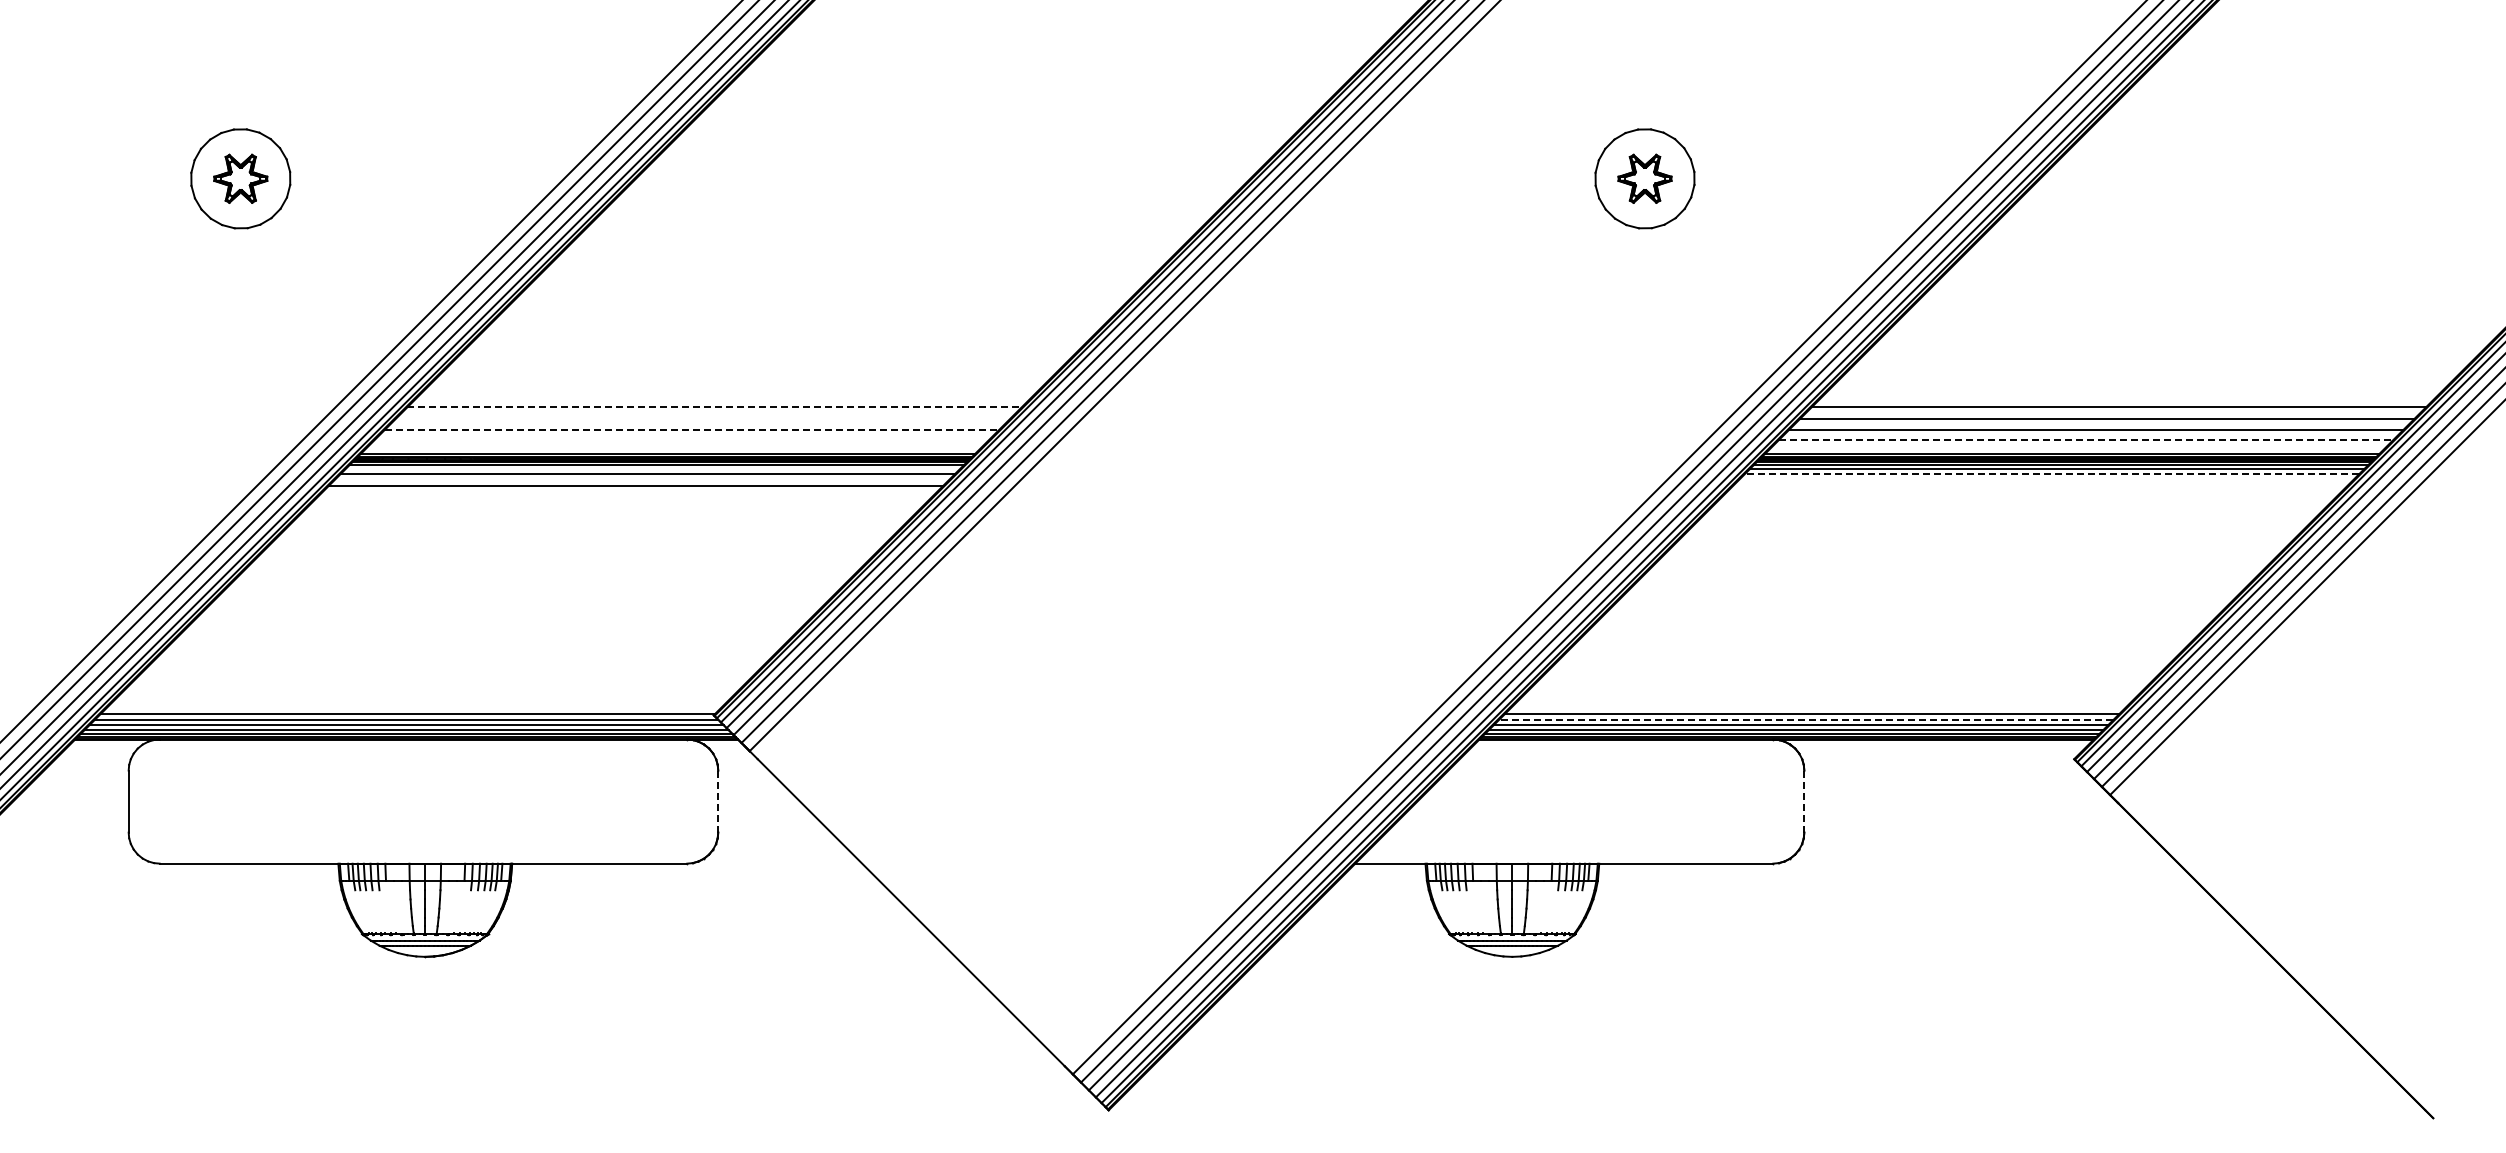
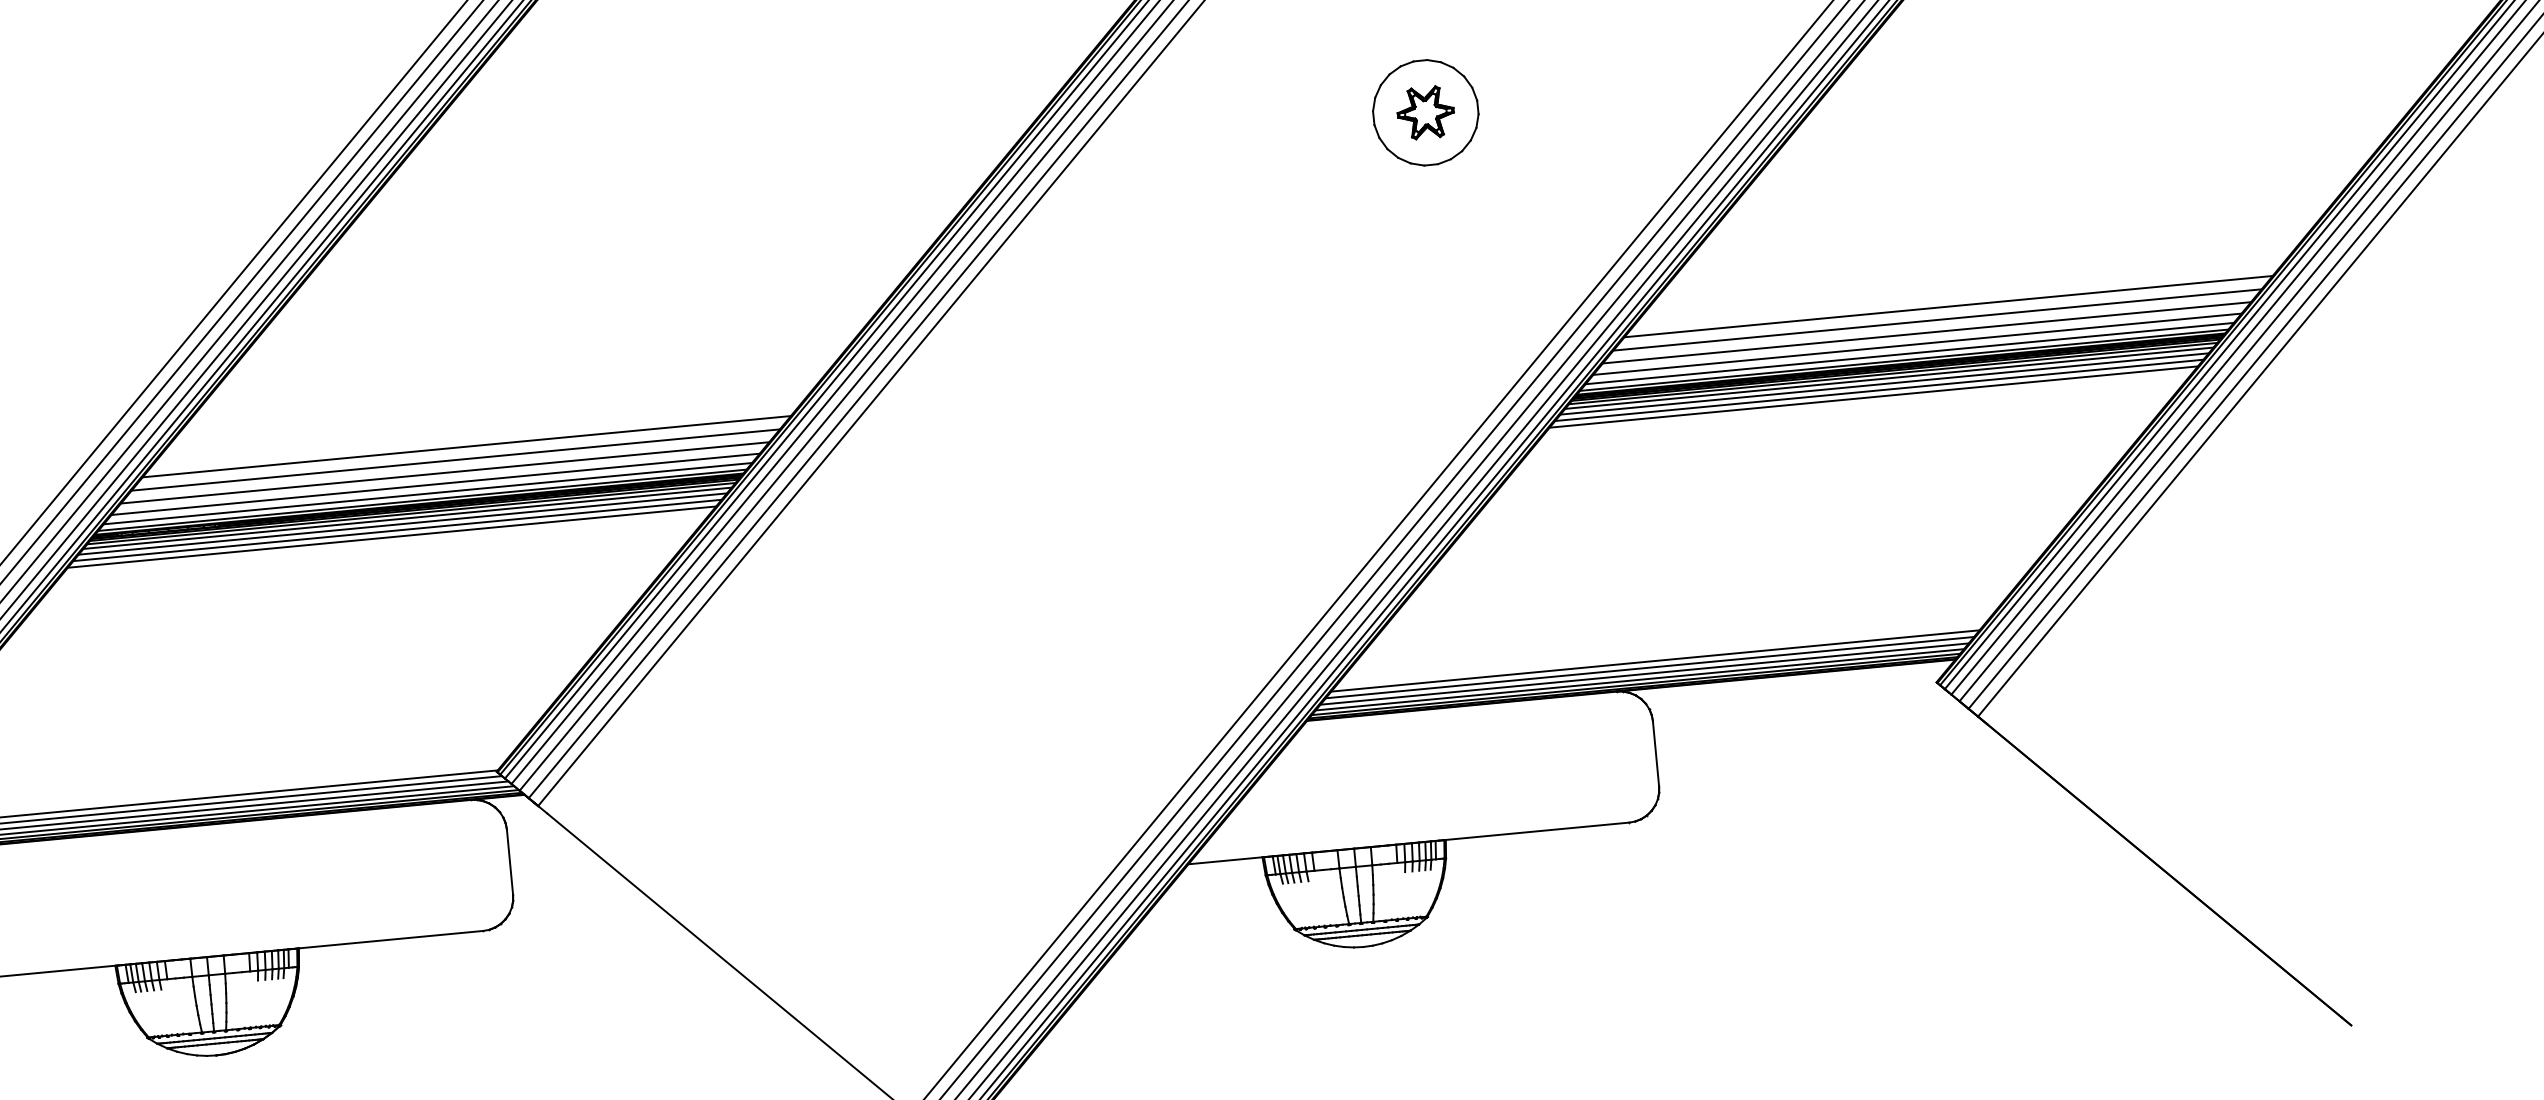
line: (715, 407) -> (467, 446), dashed -> solid
line: (702, 418) -> (455, 459), added
line: (692, 429) -> (445, 472), dashed -> solid
line: (681, 439) -> (435, 483), added
line: (2086, 439) -> (1917, 343), dashed -> solid
line: (673, 447) -> (427, 493), added
line: (2078, 447) -> (1910, 353), added
line: (652, 469) -> (407, 518), added
line: (2051, 474) -> (1884, 384), dashed -> solid
line: (641, 479) -> (396, 530), added
line: (2046, 479) -> (1879, 390), added
line: (2040, 485) -> (1873, 396), added
line: (1805, 719) -> (1649, 667), dashed -> solid
line: (718, 801) -> (510, 862), dashed -> solid
line: (1804, 801) -> (1656, 753), dashed -> solid

